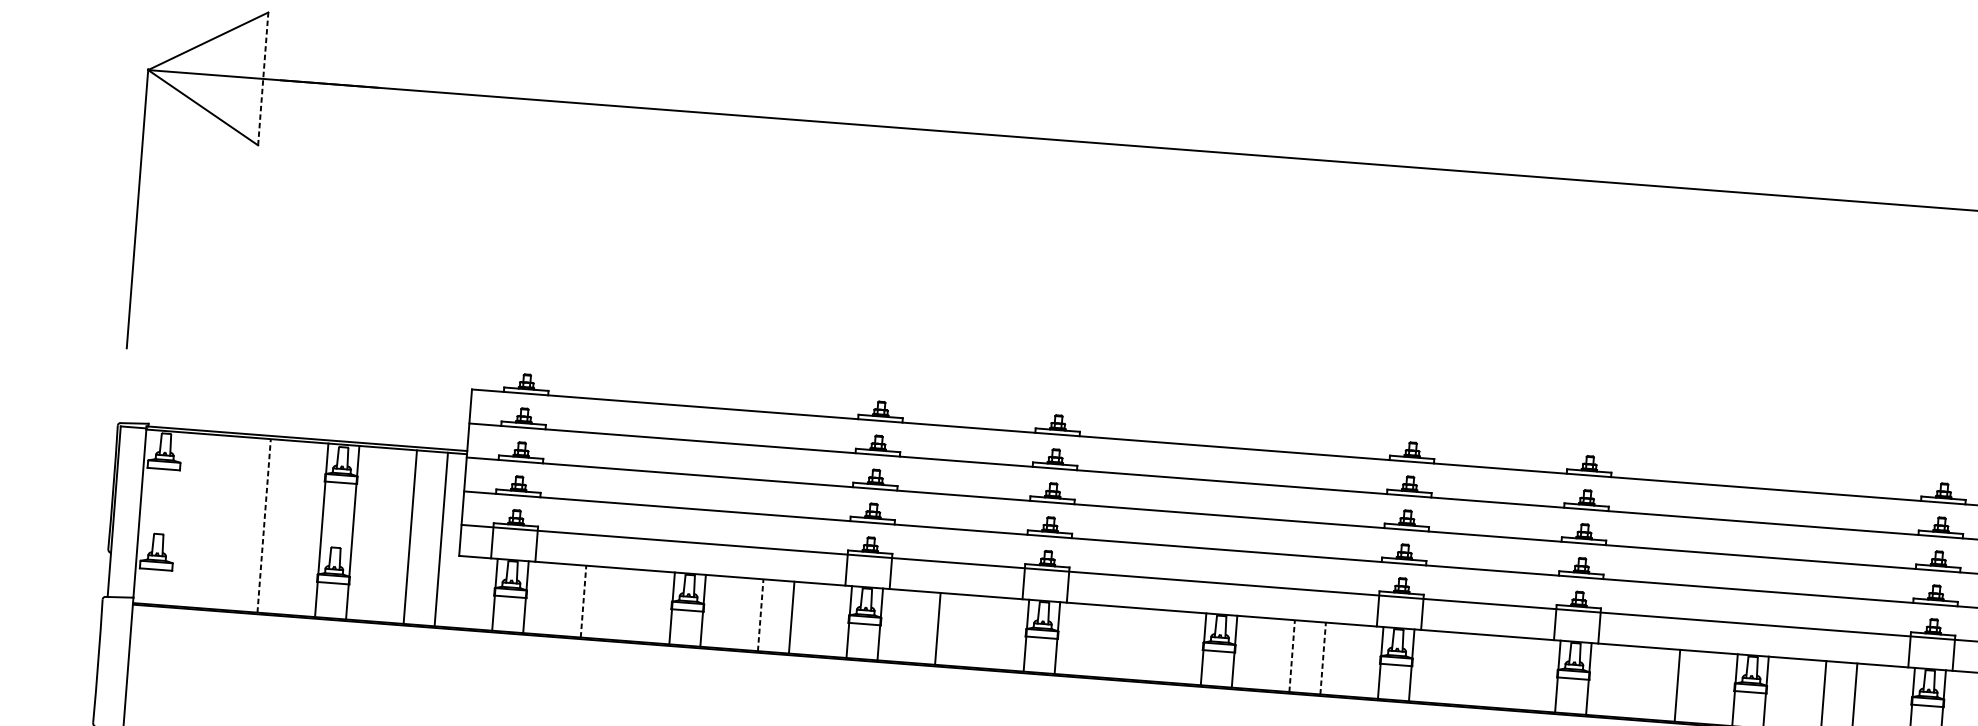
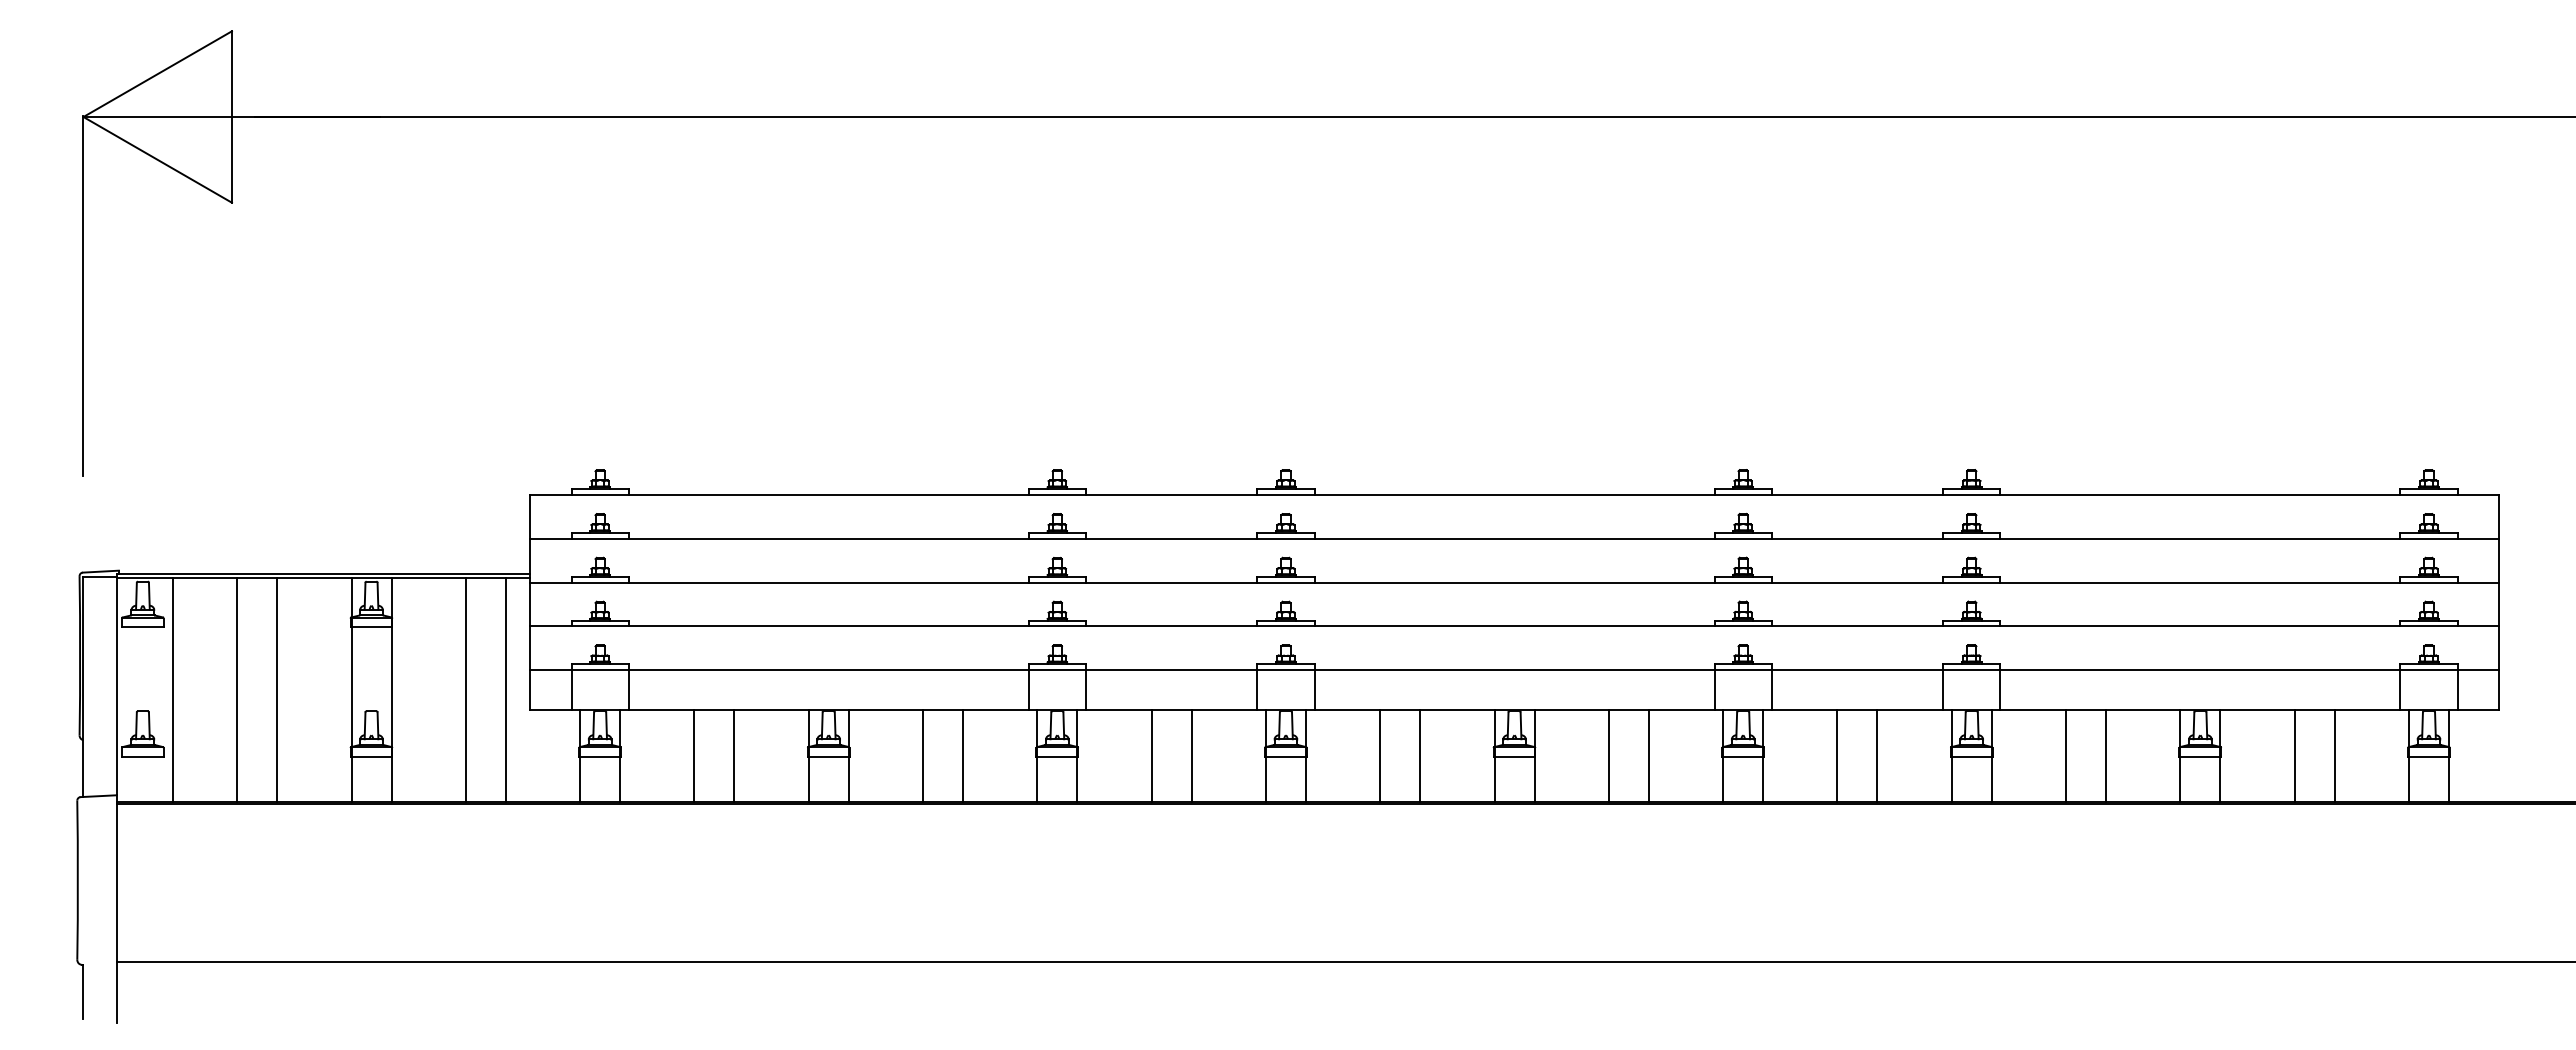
line: (262, 79) -> (231, 117), dashed -> solid
line: (183, 519) -> (173, 690), added
line: (233, 523) -> (237, 690), added
line: (264, 526) -> (277, 690), dashed -> solid
line: (583, 601) -> (694, 755), dashed -> solid
line: (614, 603) -> (734, 755), added
line: (761, 614) -> (923, 755), dashed -> solid
line: (968, 630) -> (1191, 755), added
line: (1115, 642) -> (1380, 755), added
line: (1146, 644) -> (1420, 755), added
line: (1291, 655) -> (1608, 755), dashed -> solid
line: (1322, 658) -> (1648, 755), dashed -> solid
line: (1469, 669) -> (1837, 755), added
line: (1500, 671) -> (1877, 755), added
line: (1646, 683) -> (2066, 755), added

